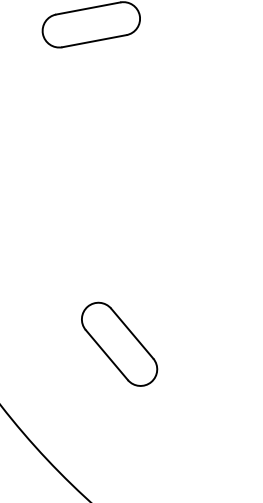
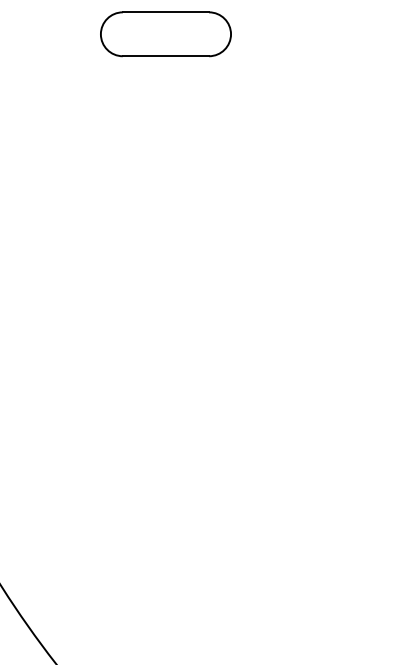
part: (119, 344) -> (124, 455), removed

